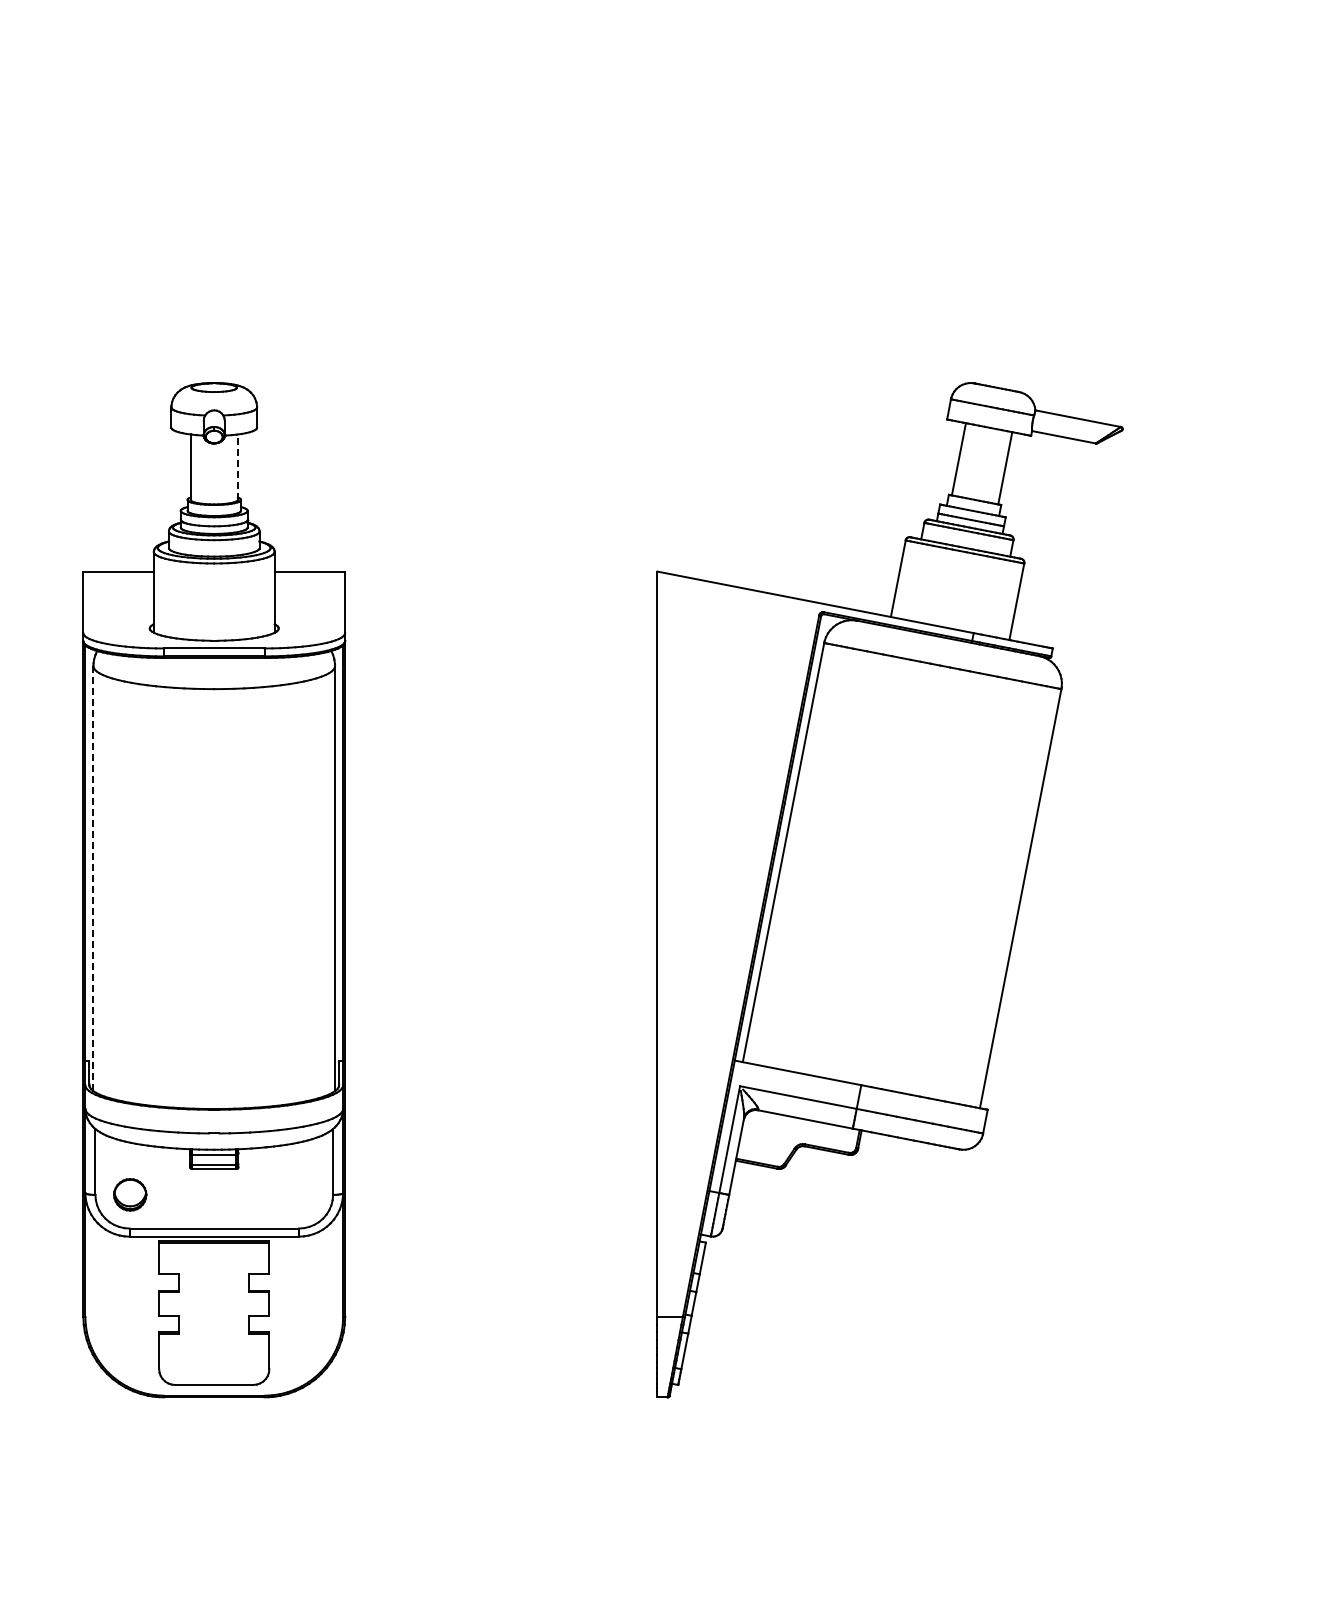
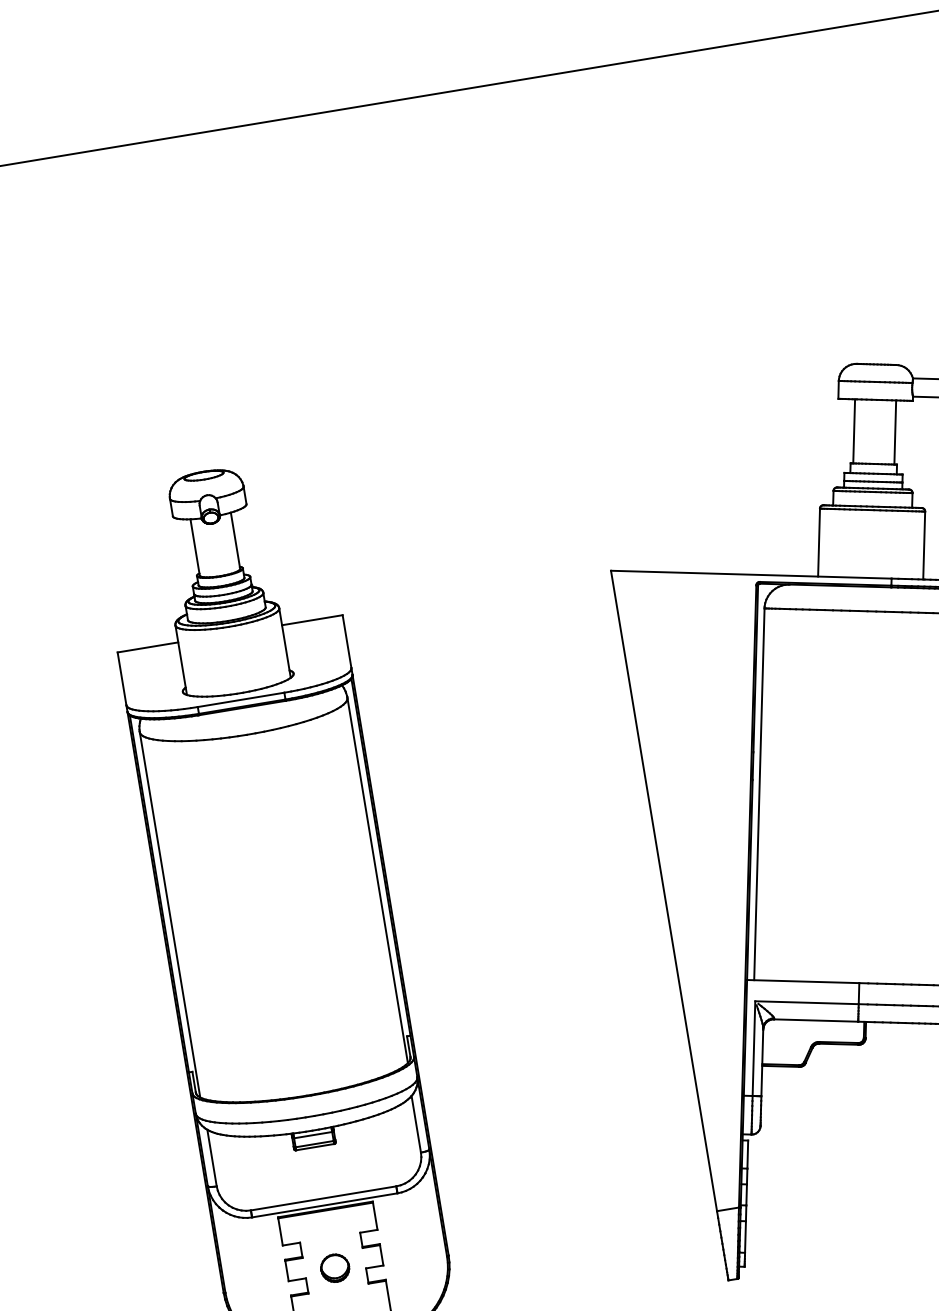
line: (237, 467) -> (235, 541), dashed -> solid
line: (93, 878) -> (170, 914), dashed -> solid
part: (130, 1194) -> (335, 1267), moved

